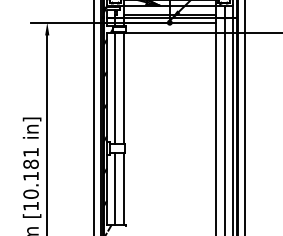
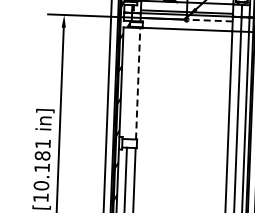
line: (193, 22) -> (210, 20), solid -> dashed
line: (115, 88) -> (129, 83), removed
line: (123, 88) -> (137, 83), solid -> dashed

